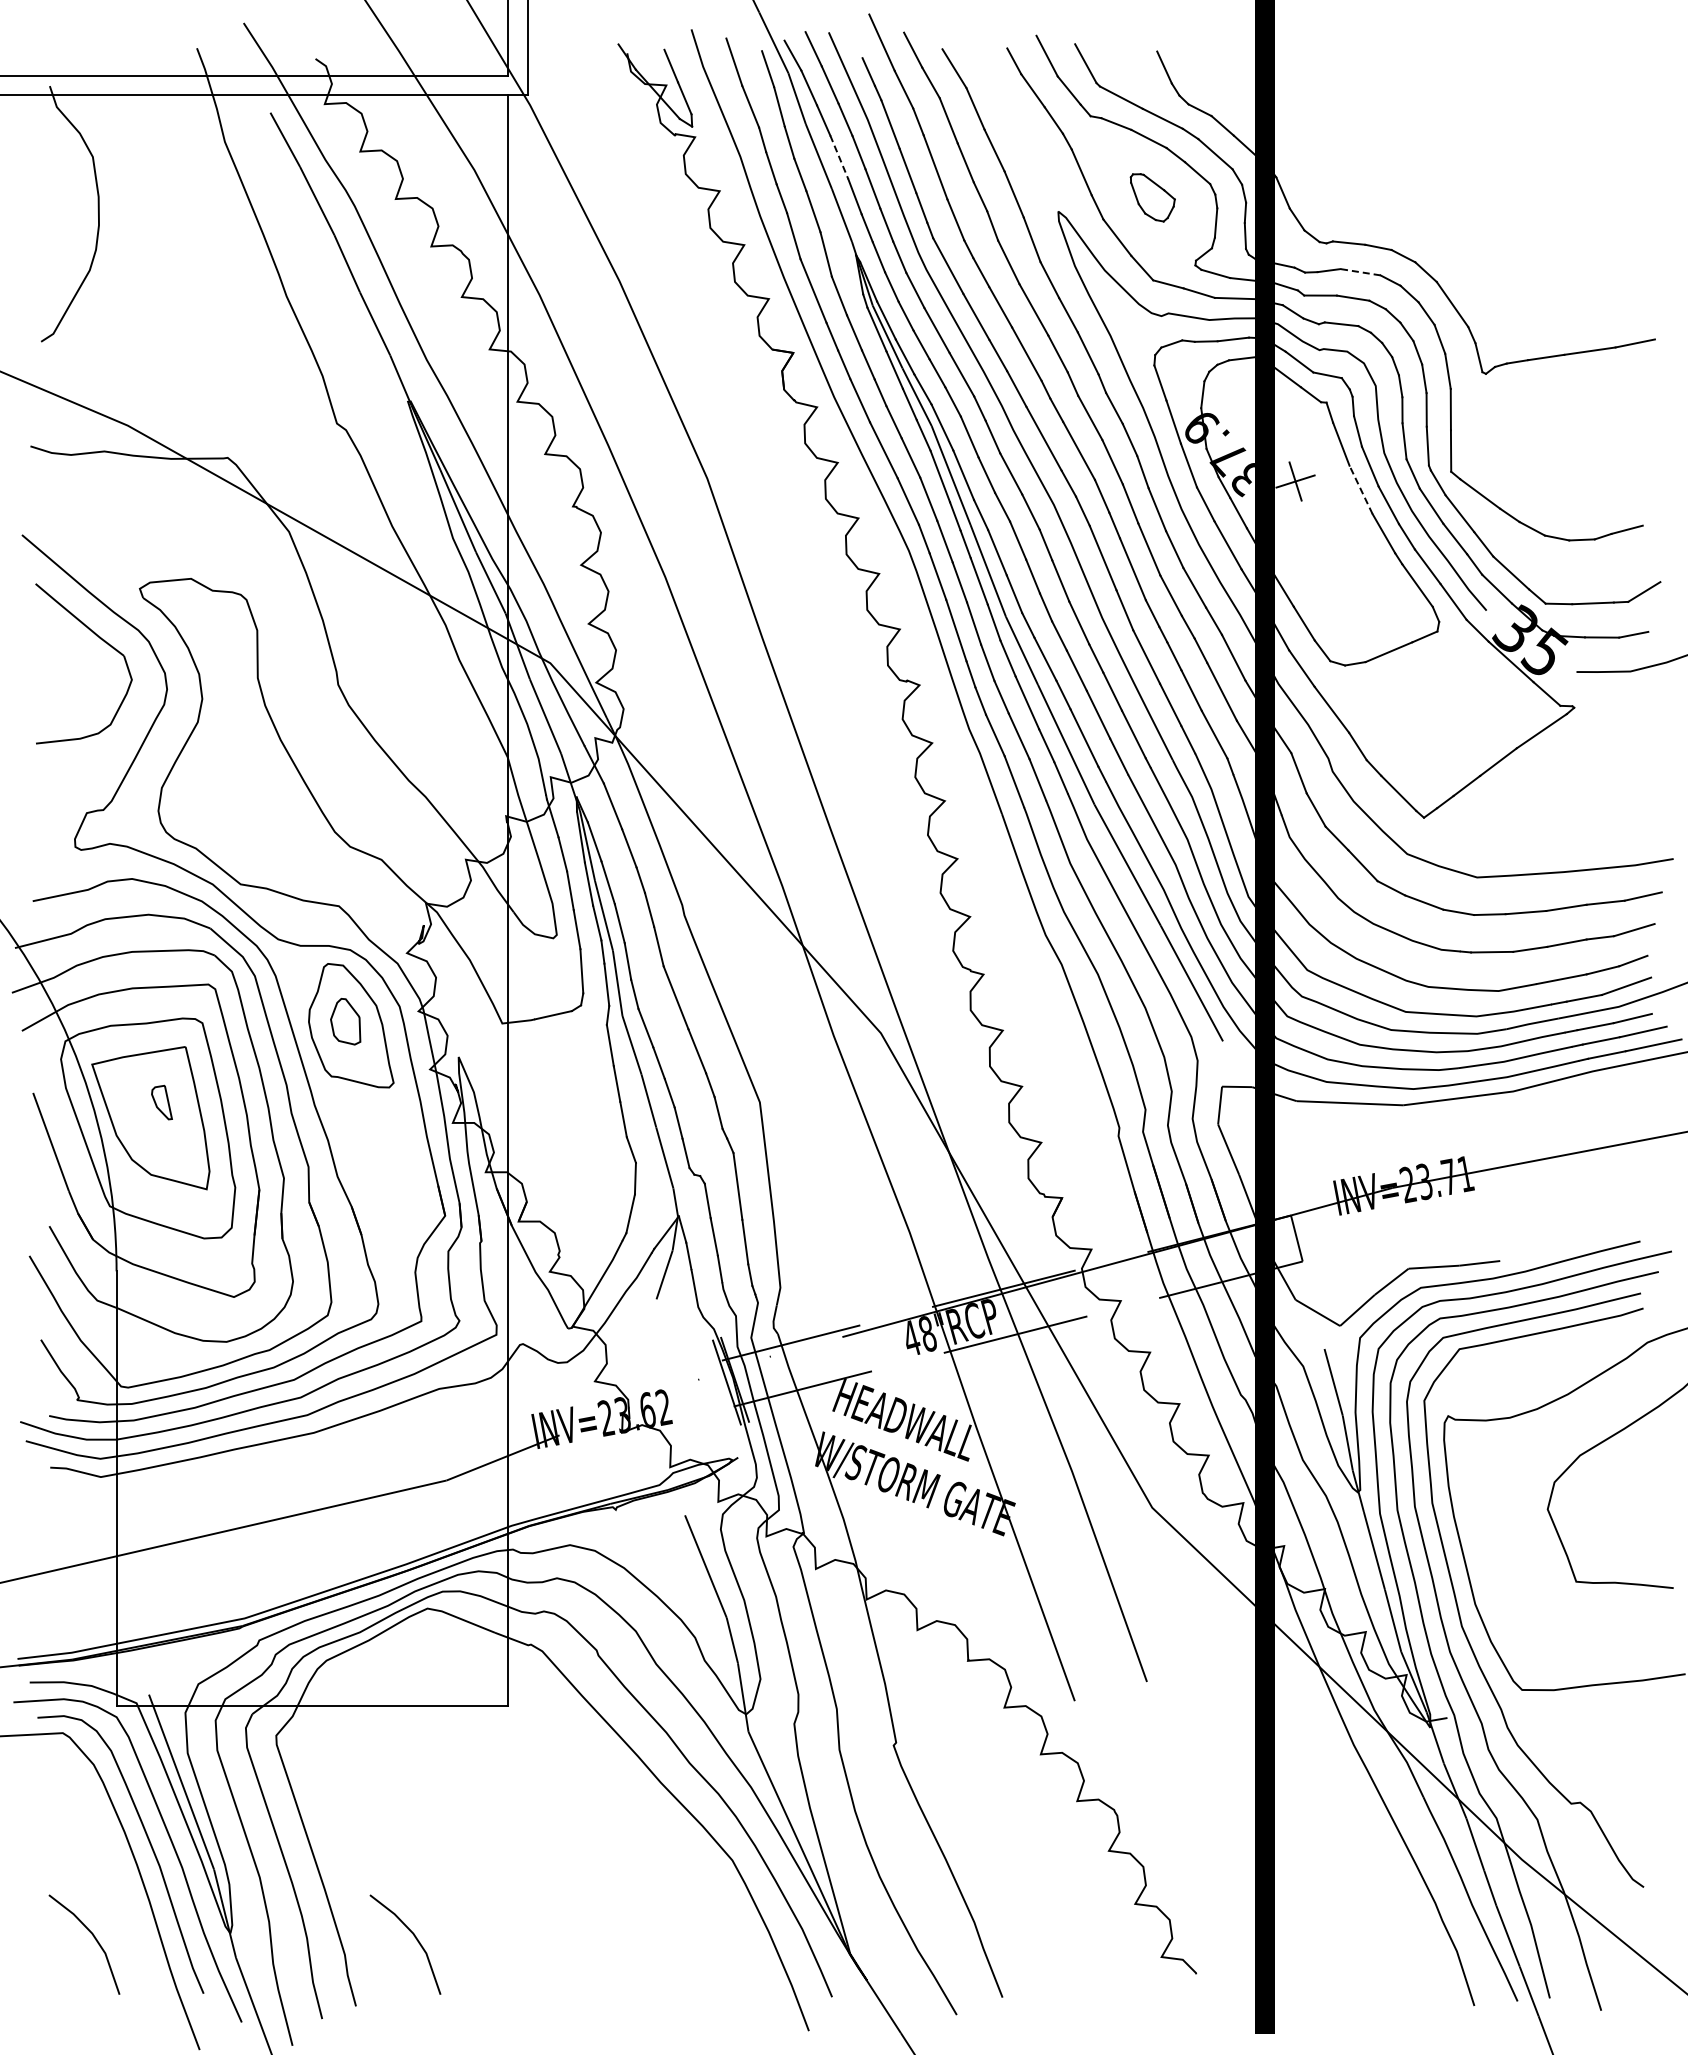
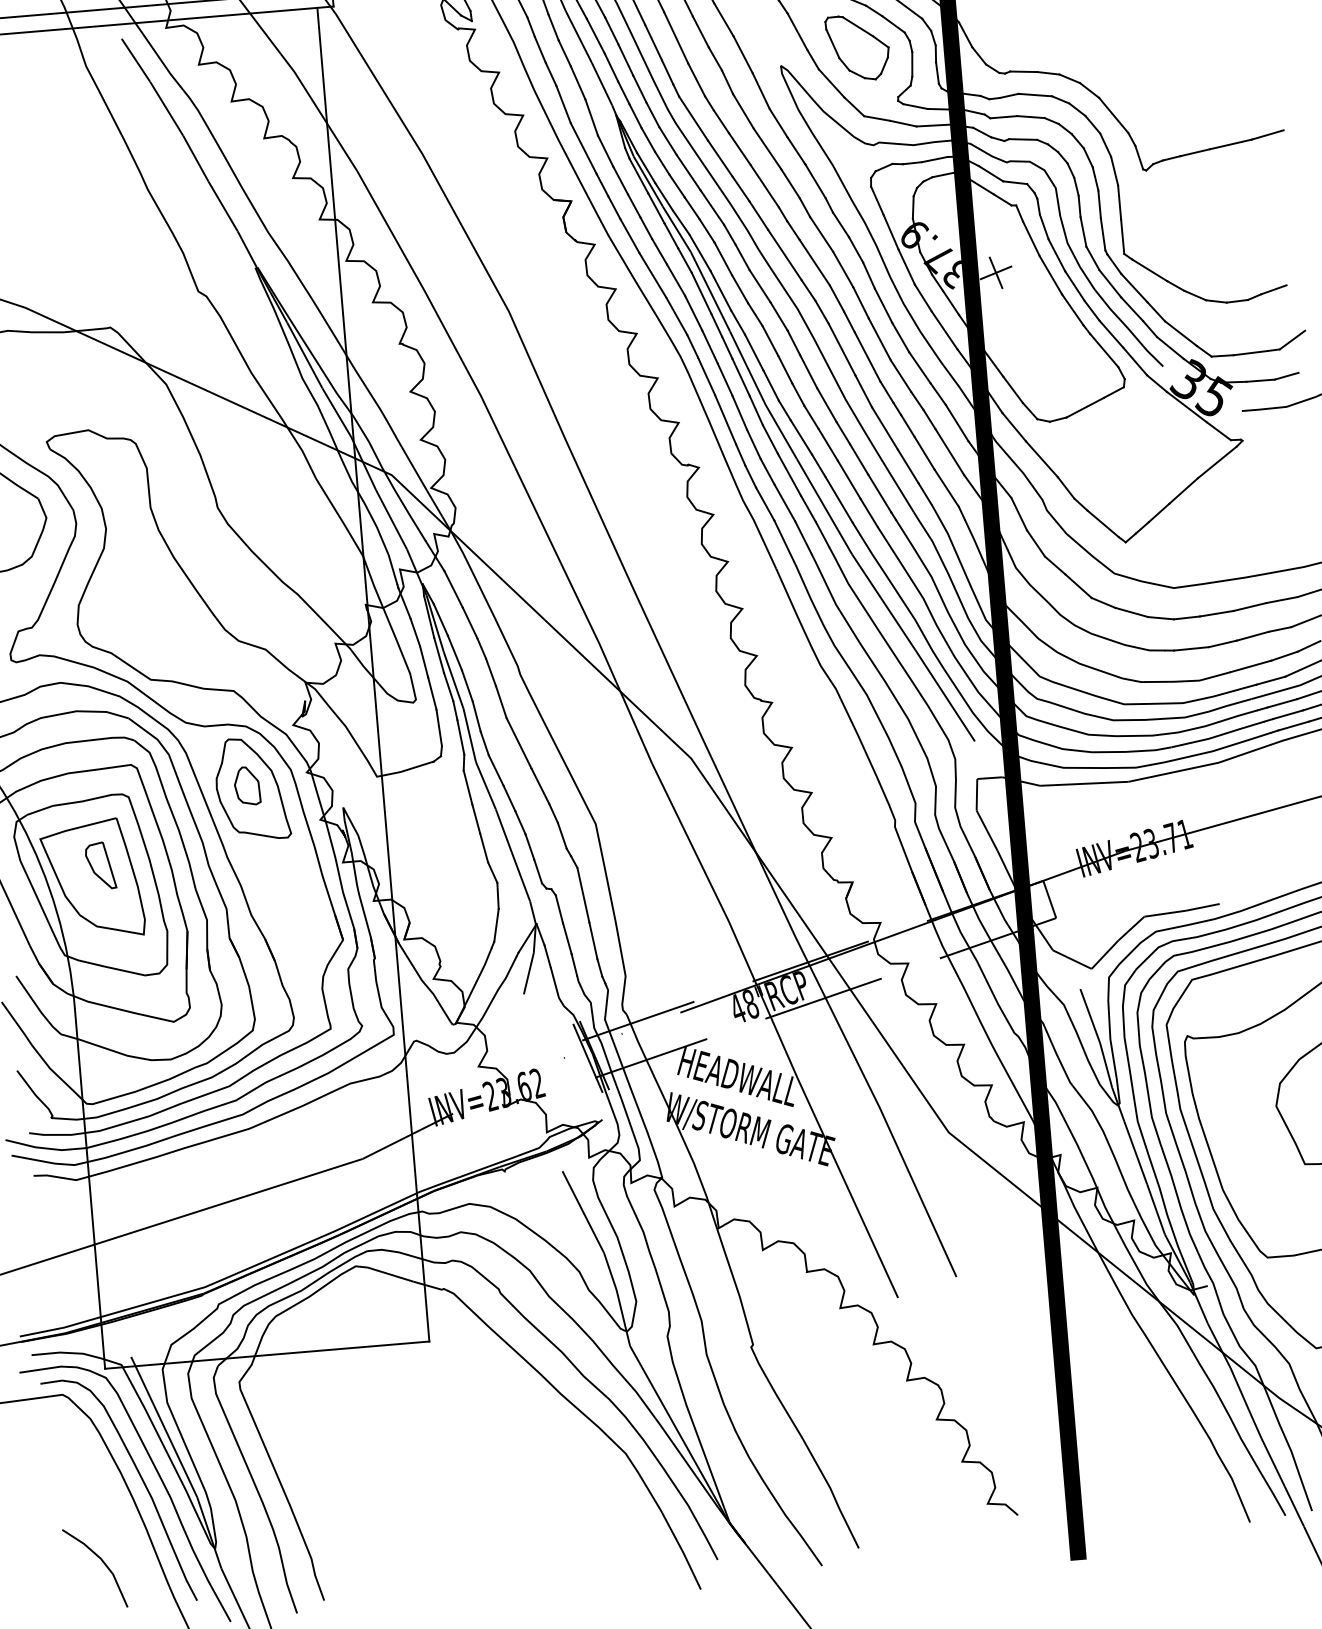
line: (839, 157) -> (595, 36), dashed -> solid
part: (1152, 197) -> (857, 47), size x1.67
line: (1360, 272) -> (1035, 95), dashed -> solid
line: (1361, 489) -> (1051, 274), dashed -> solid
part: (161, 1102) -> (100, 865), size x1.67
line: (414, 1937) -> (367, 1539), removed

